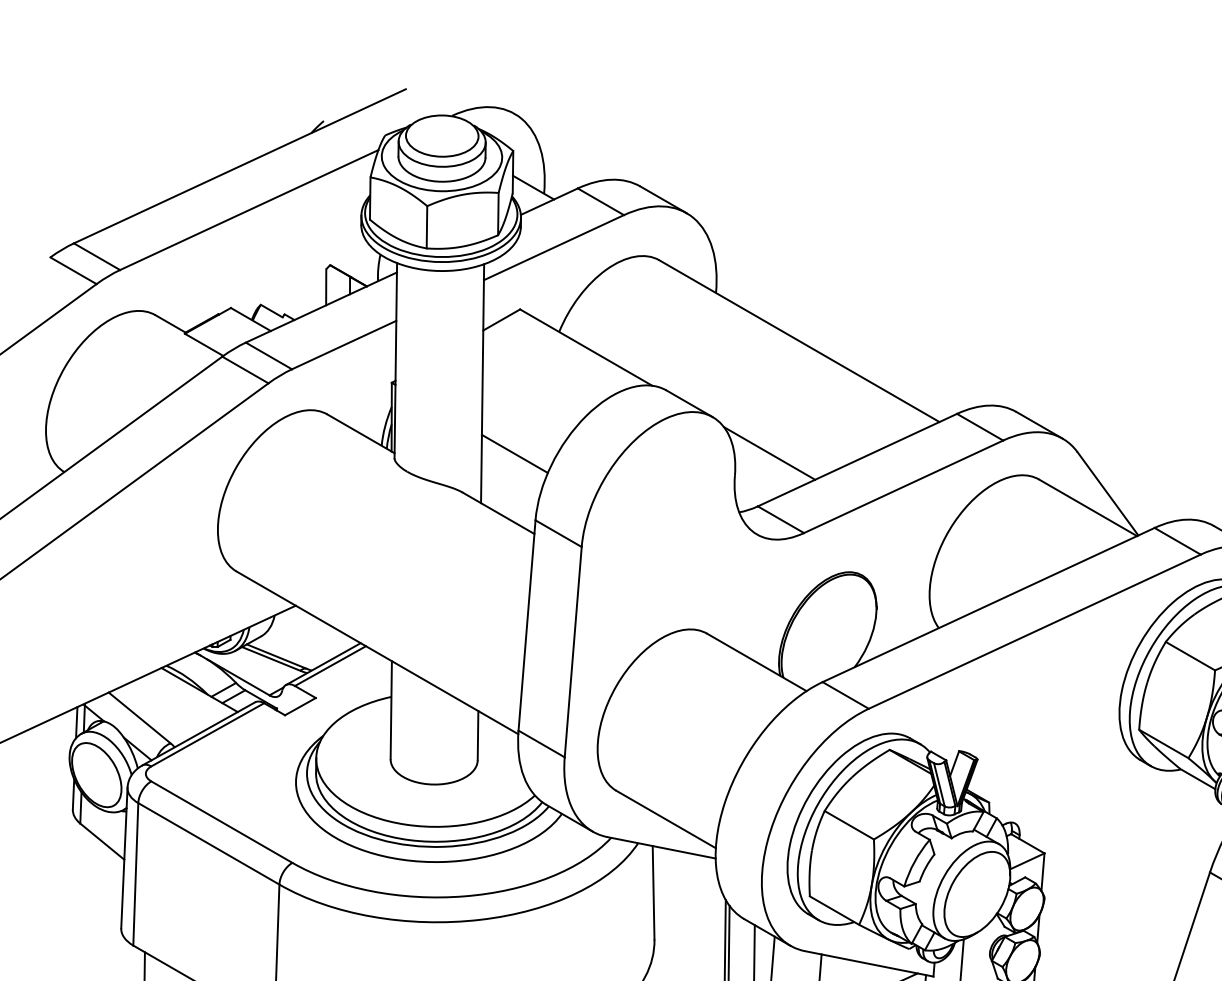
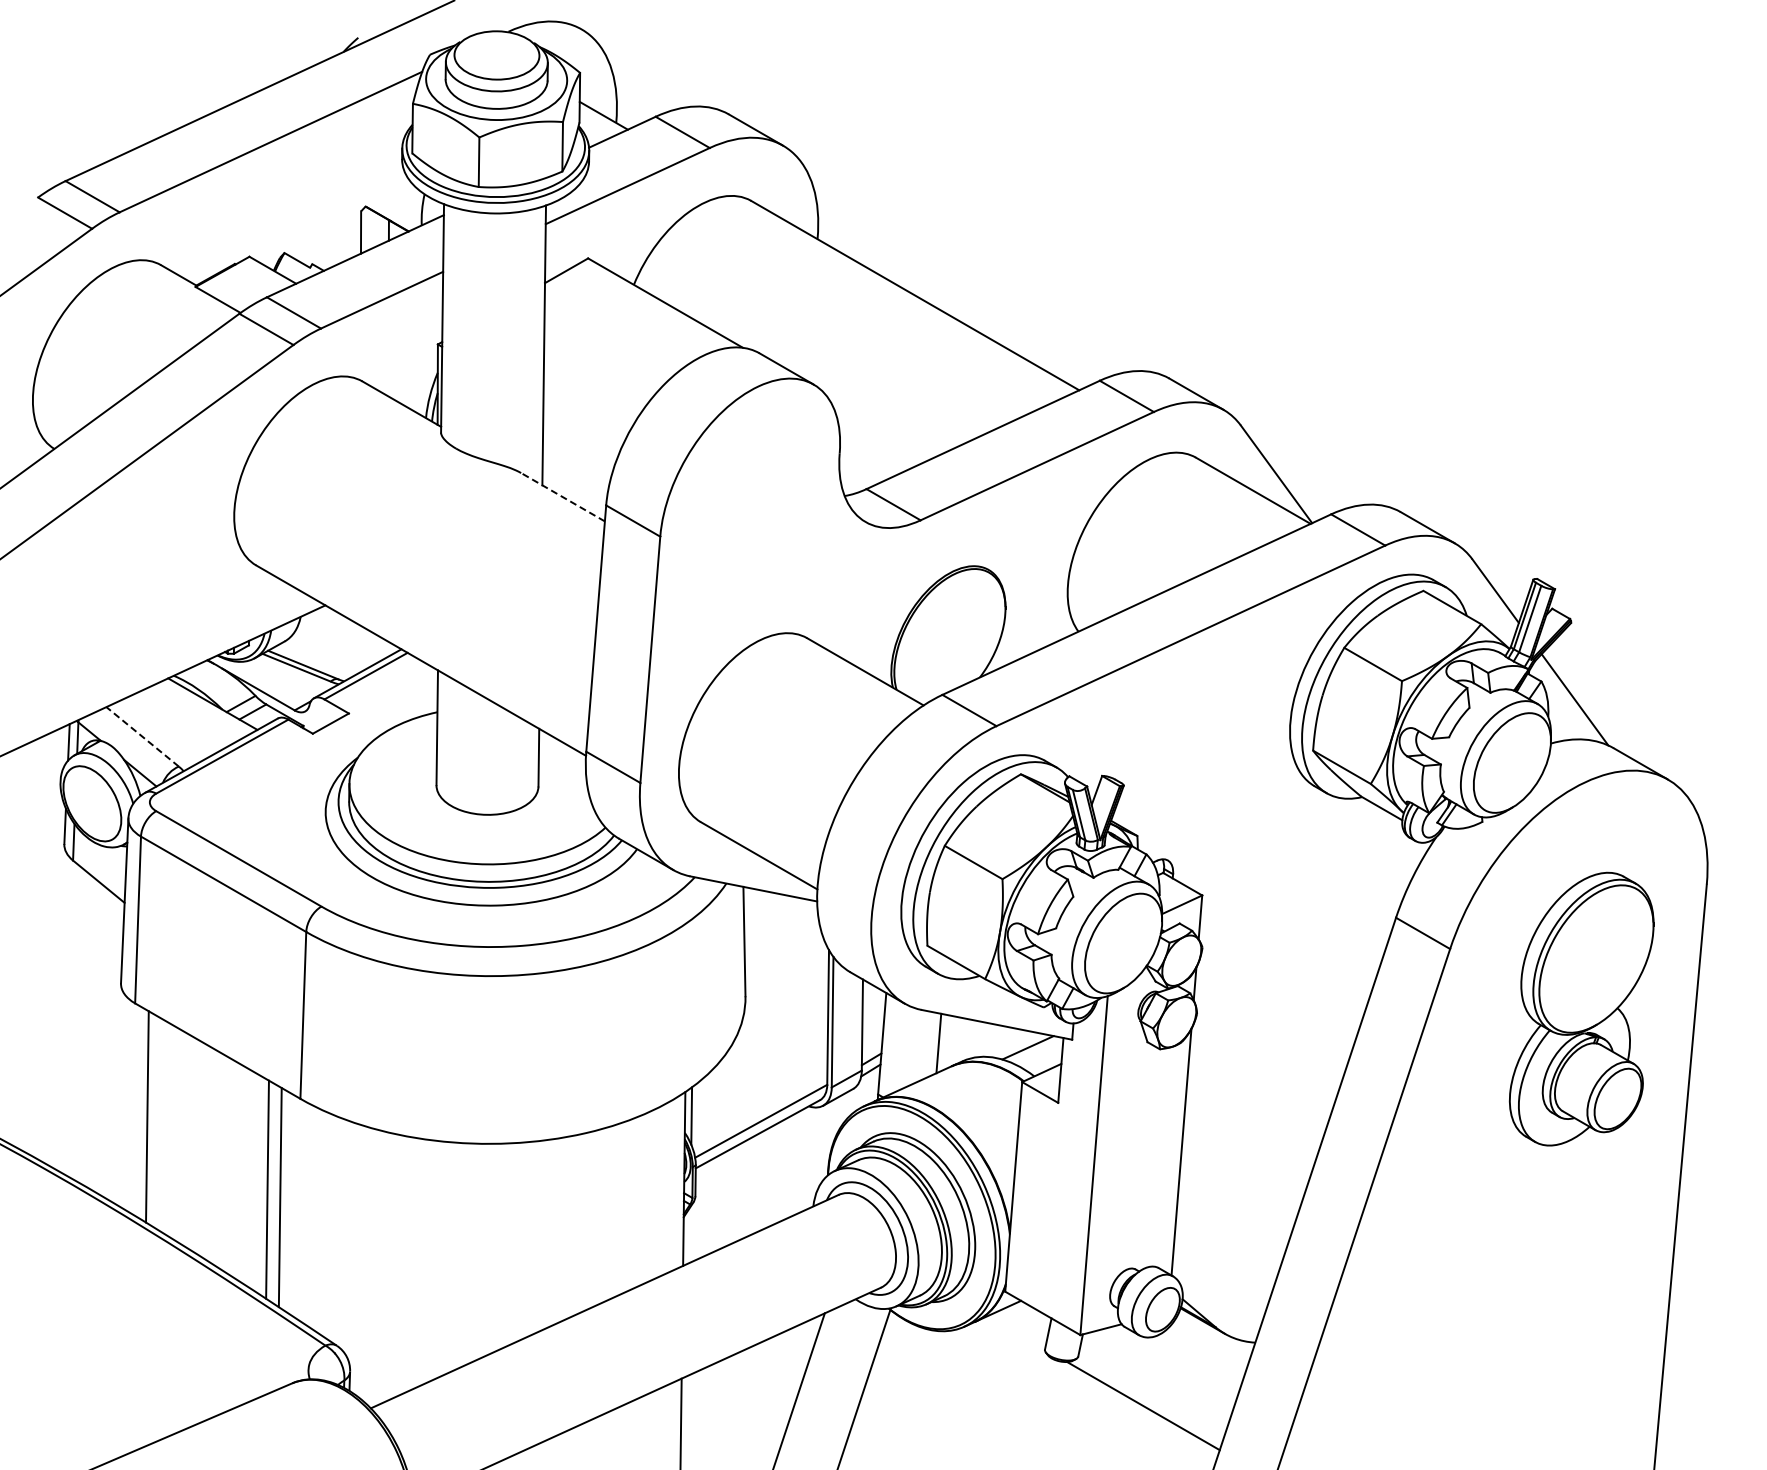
line: (768, 452) -> (879, 426), removed
line: (514, 453) -> (581, 427), removed
line: (498, 512) -> (562, 496), solid -> dashed
line: (139, 717) -> (142, 736), solid -> dashed

